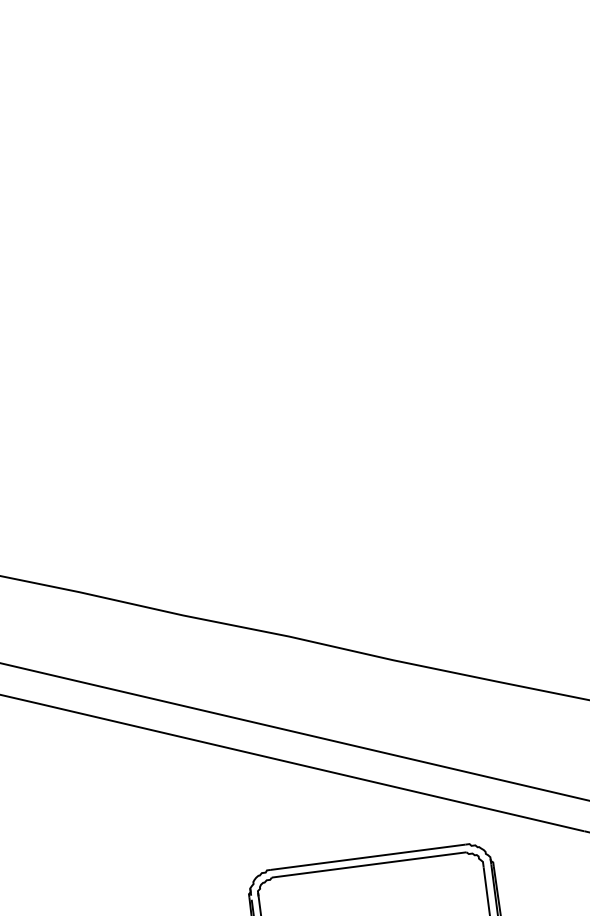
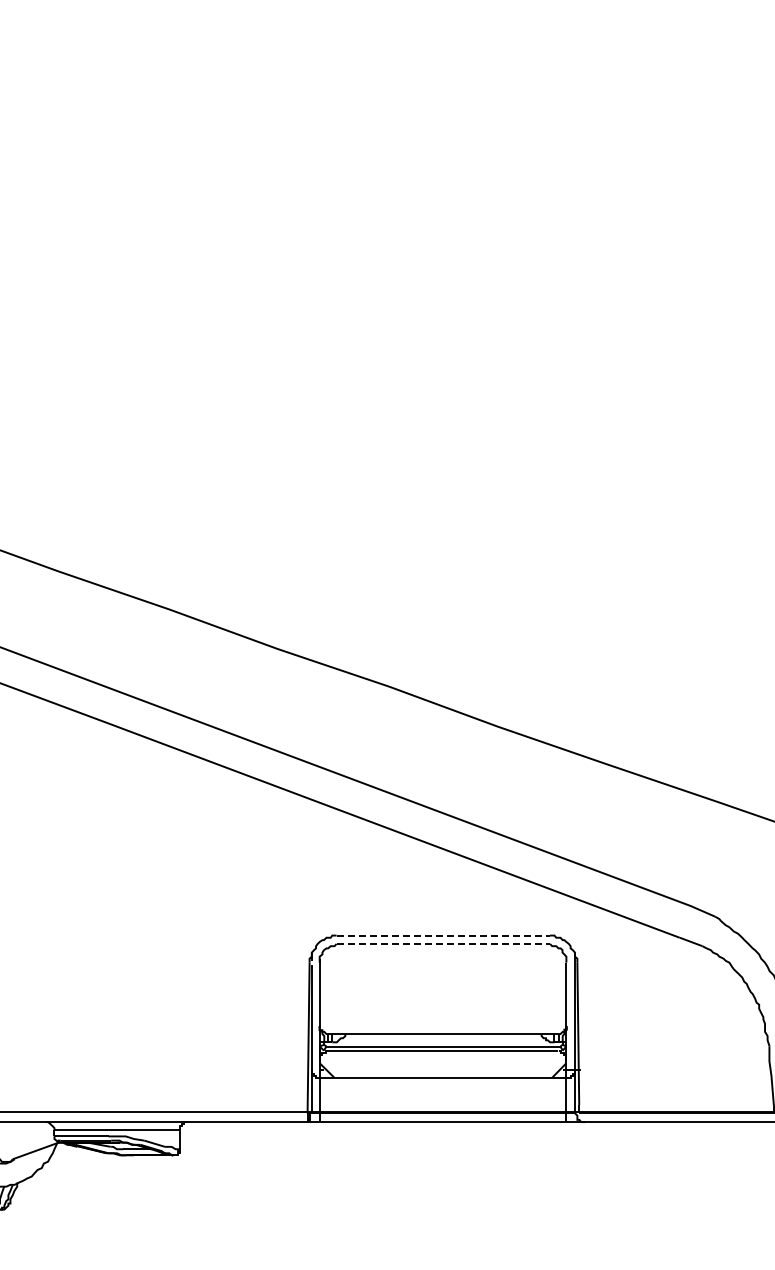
line: (368, 857) -> (443, 935), solid -> dashed
line: (369, 865) -> (443, 944), solid -> dashed

